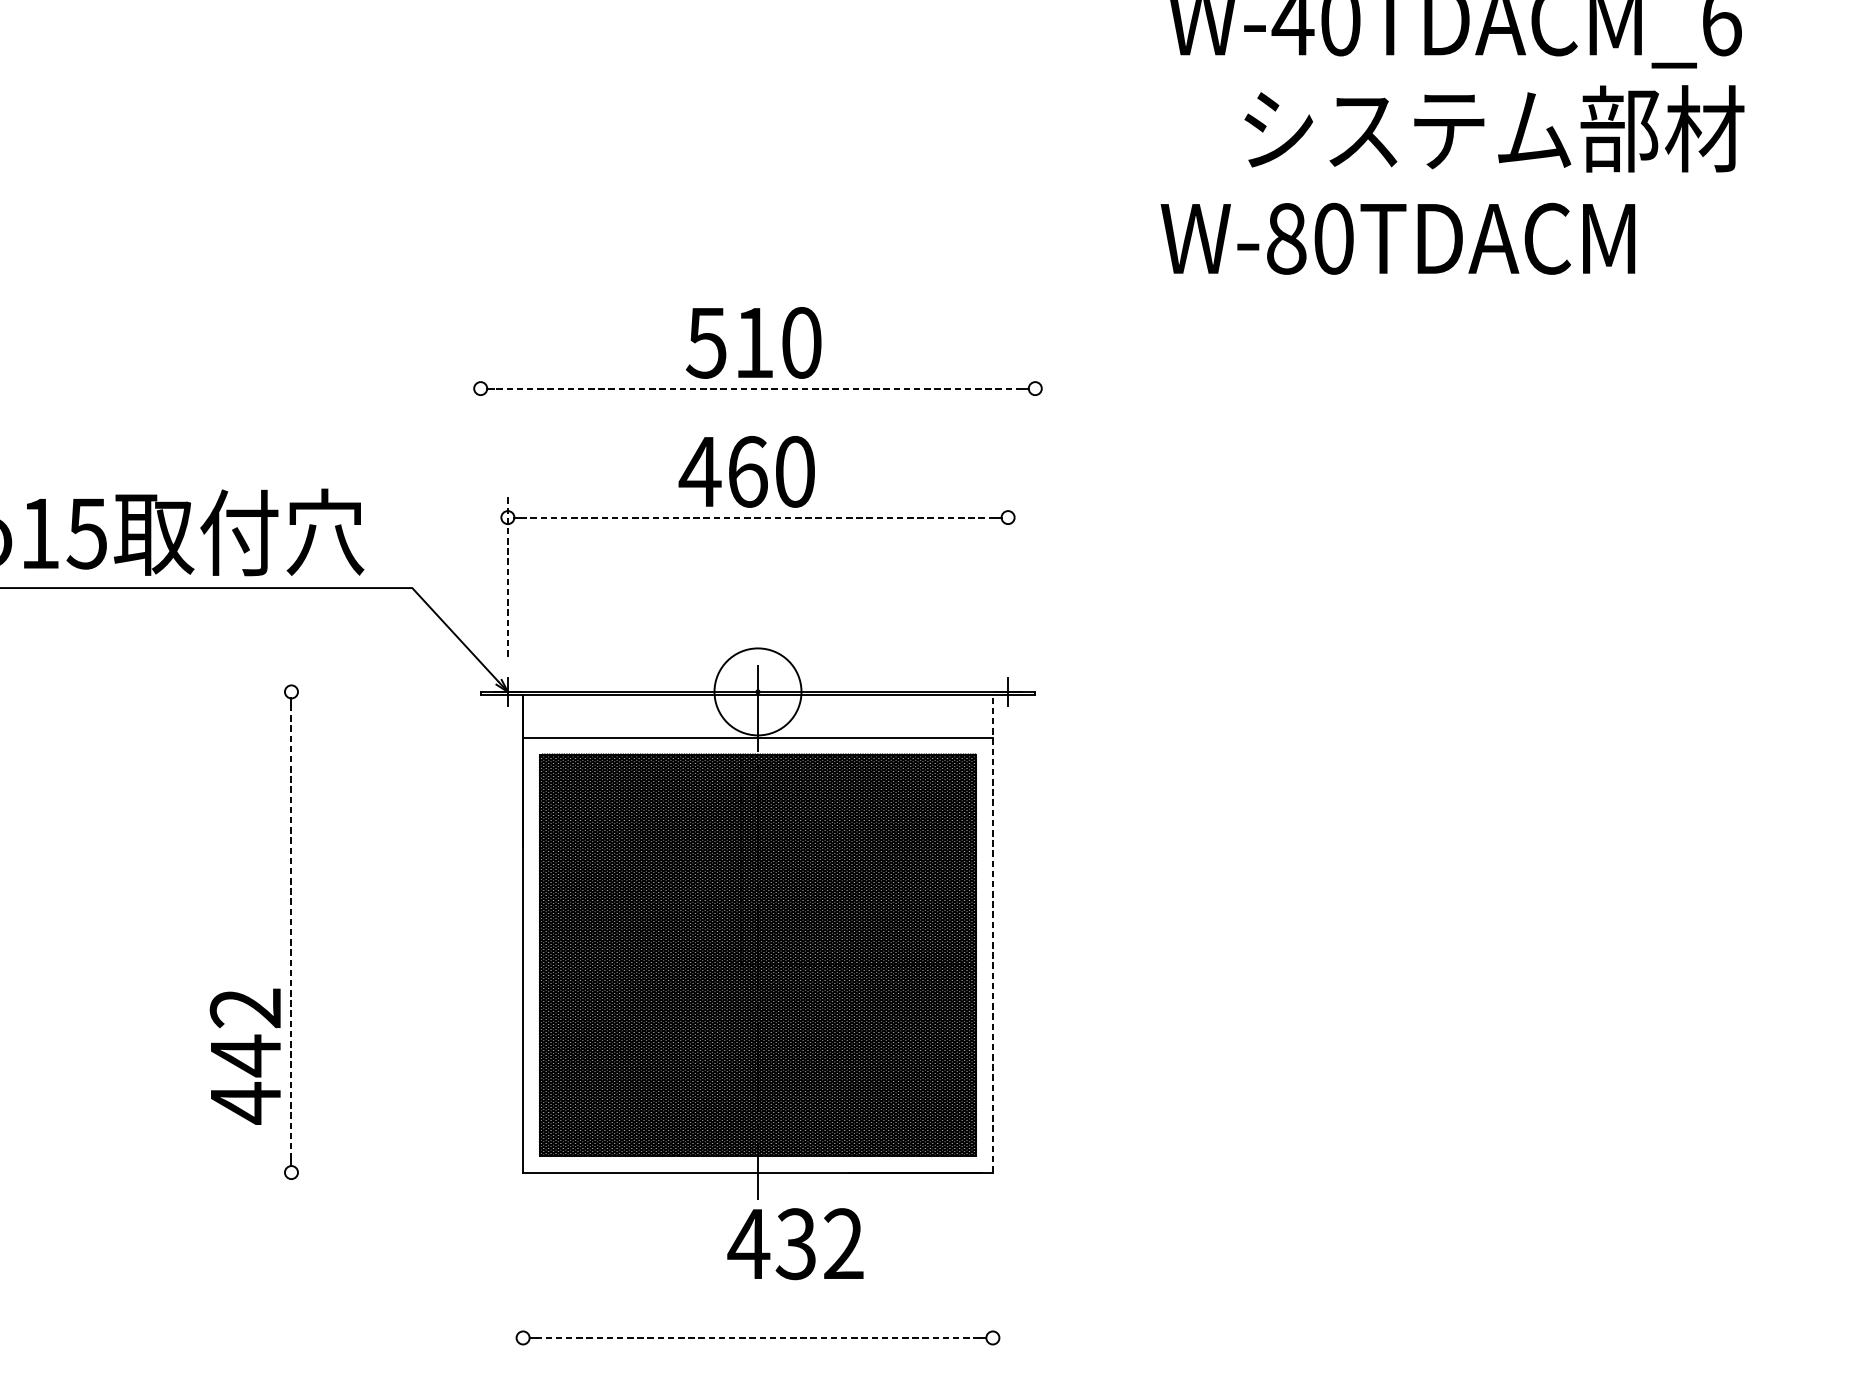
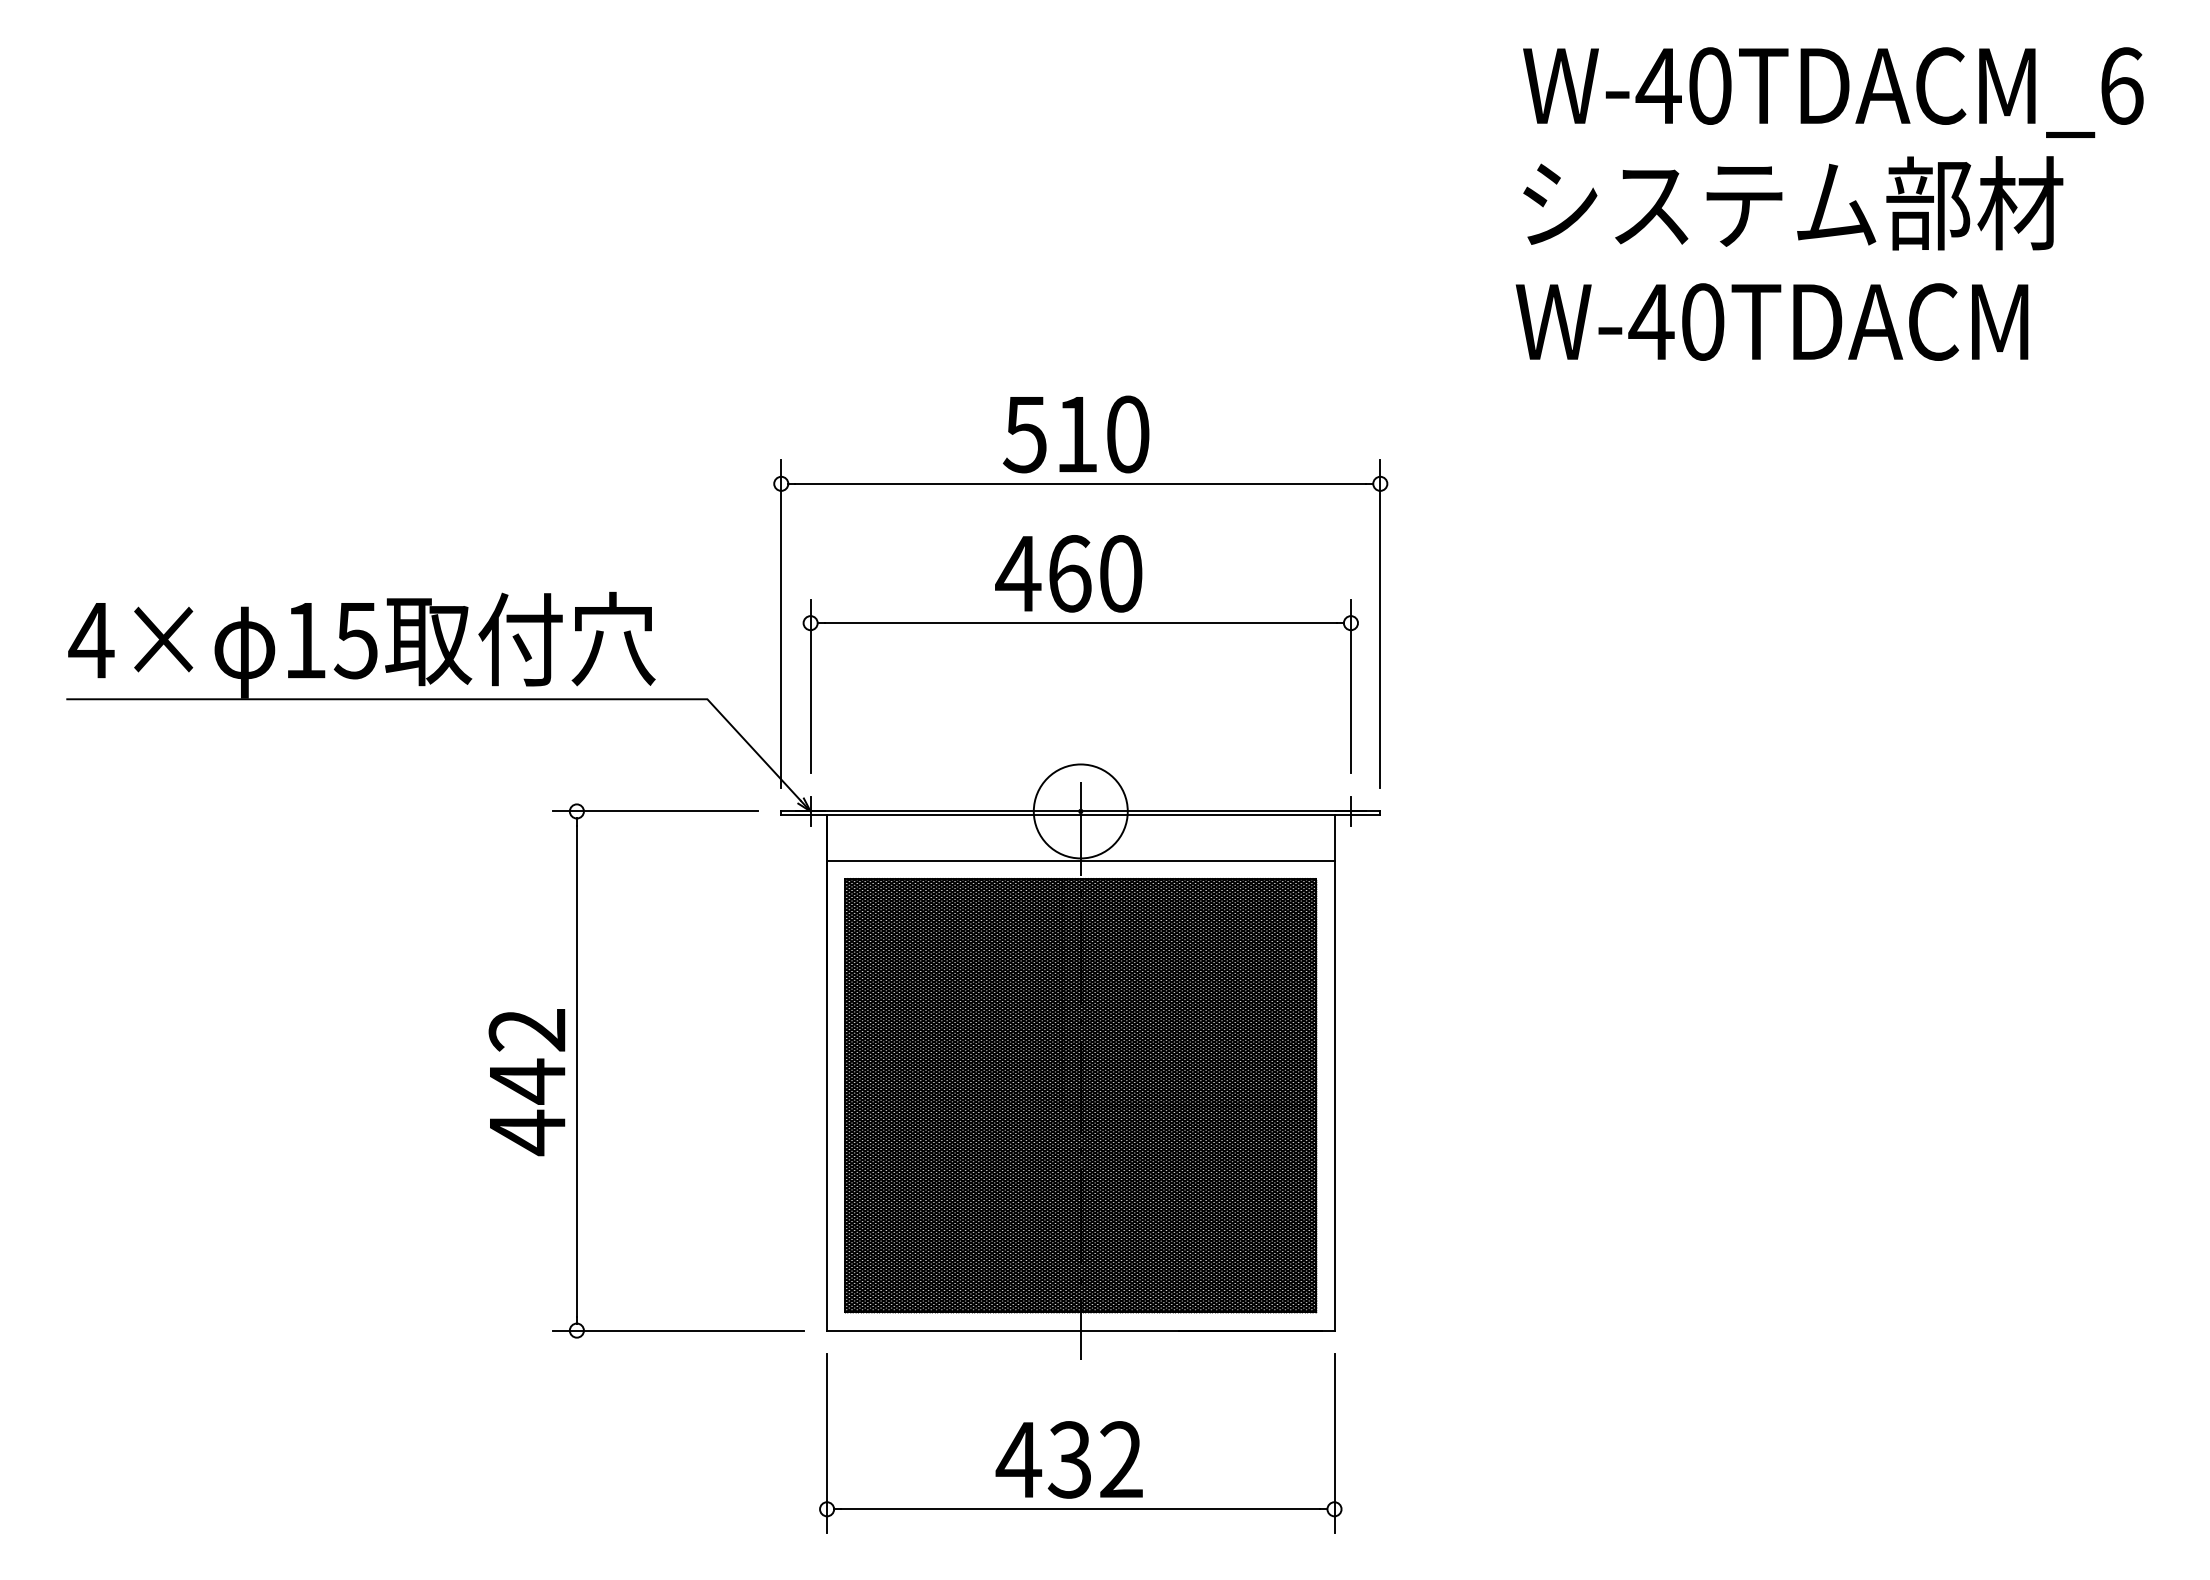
text: (1494, 129) -> (1793, 203), moved
text: (1286, 238) -> (1651, 321), W-80TDACM -> W-40TDACM
line: (757, 388) -> (1080, 483), dashed -> solid
line: (480, 517) -> (781, 623), added
line: (757, 517) -> (1080, 623), dashed -> solid
line: (1035, 517) -> (1380, 623), added
line: (507, 576) -> (810, 686), dashed -> solid
line: (1007, 576) -> (1350, 686), added
line: (364, 691) -> (655, 811), added
line: (291, 932) -> (576, 1071), dashed -> solid
line: (992, 933) -> (1334, 1072), dashed -> solid
text: (244, 1056) -> (526, 1082), moved
line: (385, 1172) -> (678, 1330), added
text: (794, 1243) -> (1068, 1459), moved
line: (523, 1277) -> (827, 1443), added
line: (992, 1277) -> (1334, 1443), added
line: (757, 1338) -> (1080, 1509), dashed -> solid

